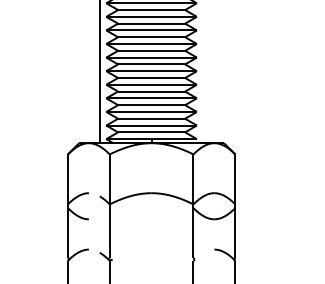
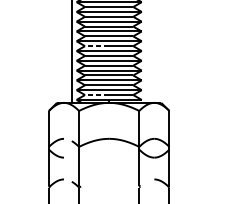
line: (134, 64) -> (96, 46), solid -> dashed
line: (134, 132) -> (96, 95), solid -> dashed

